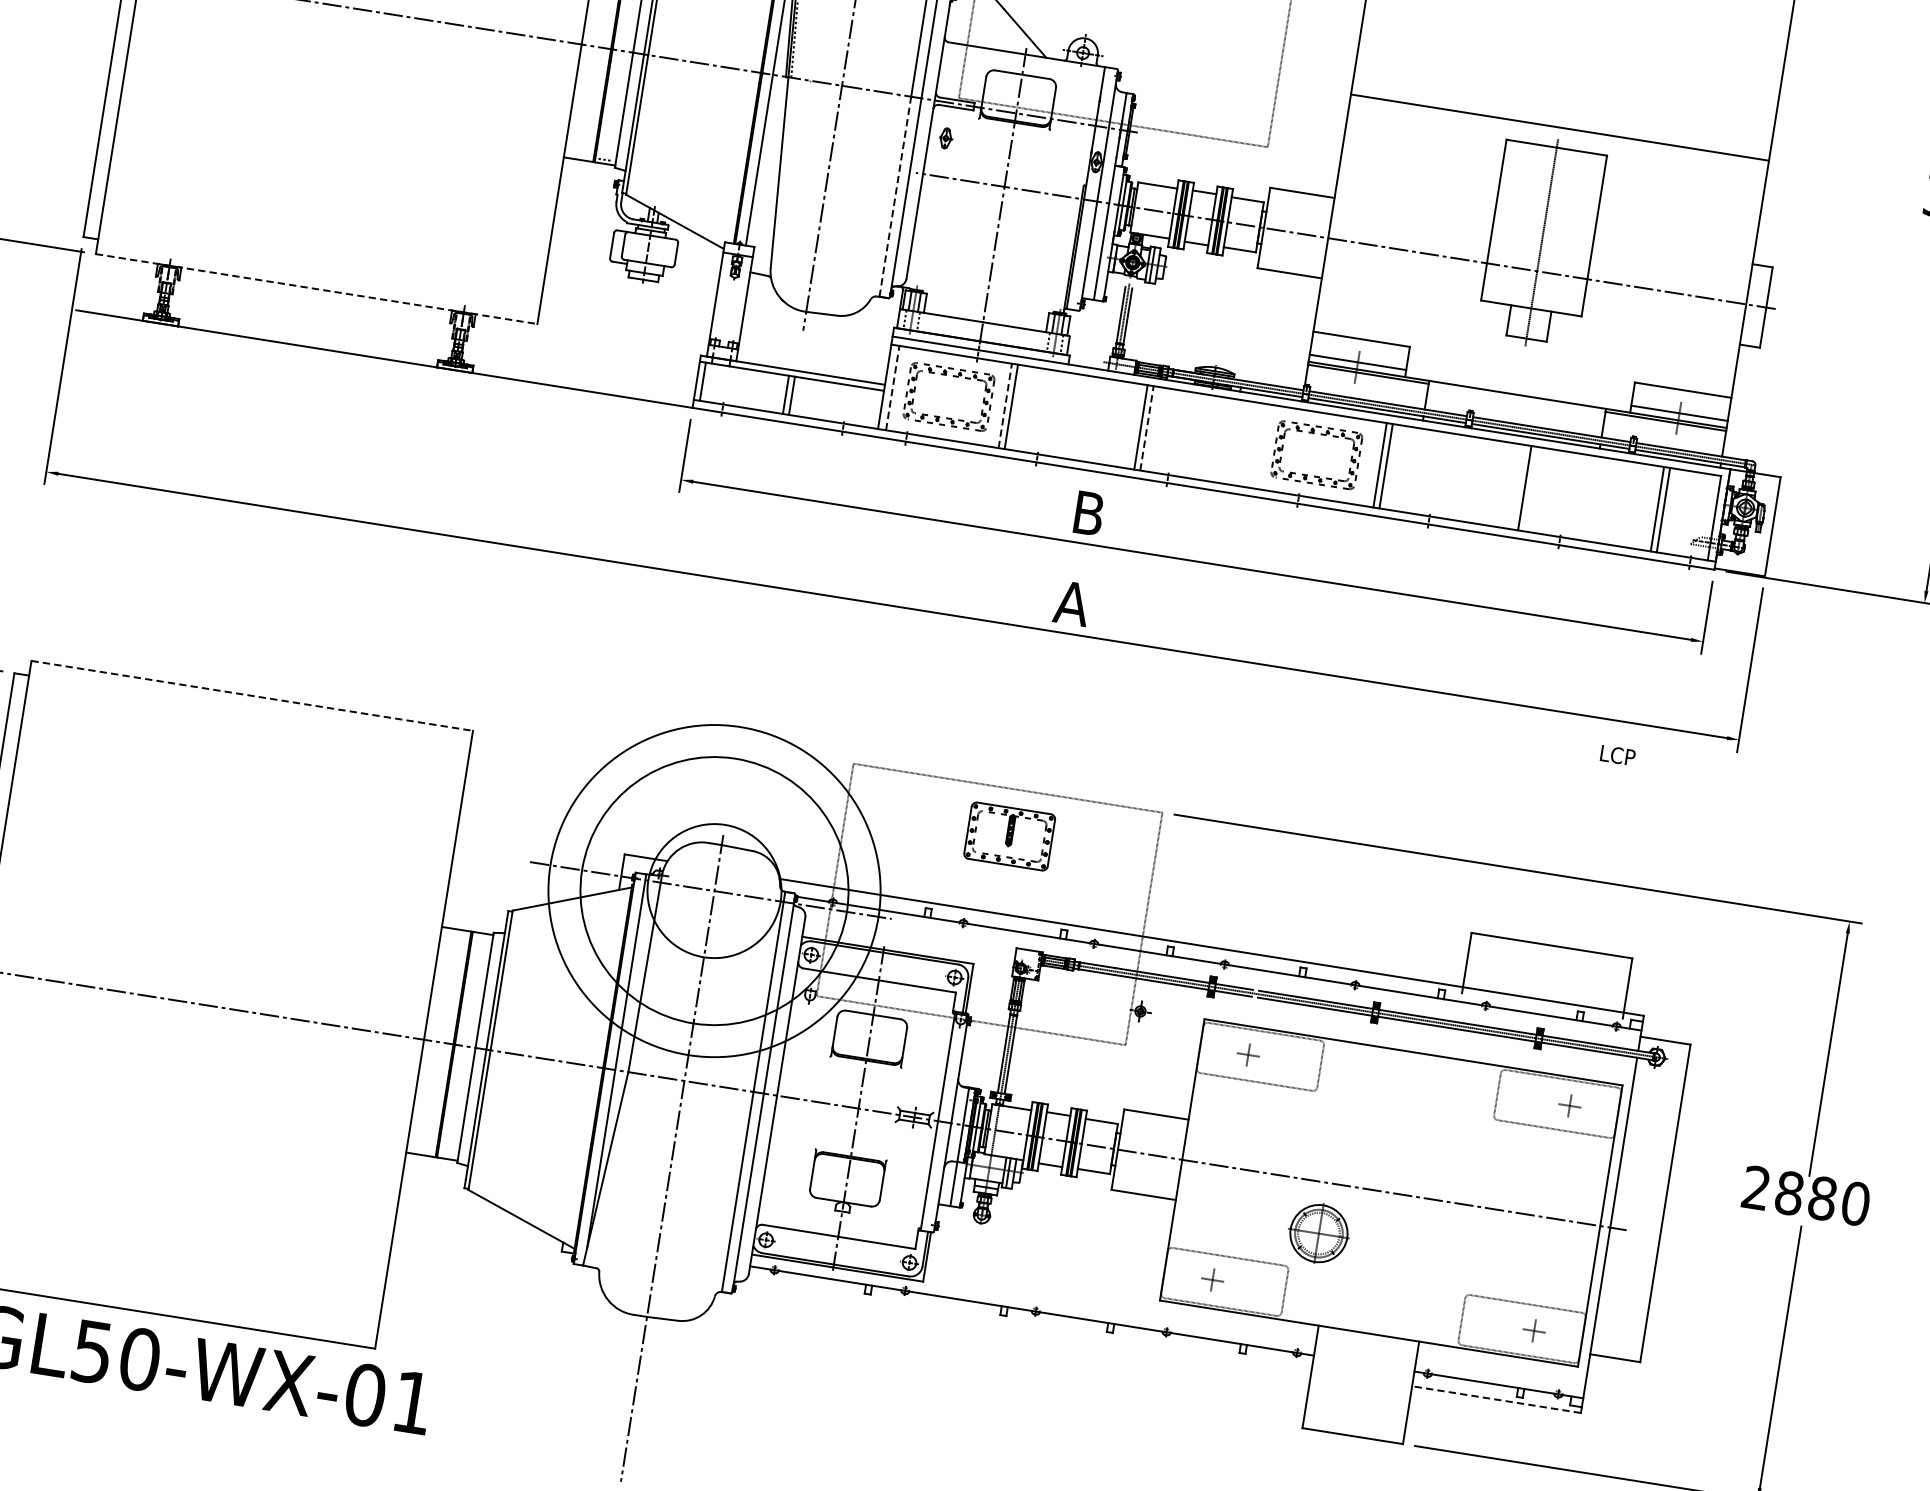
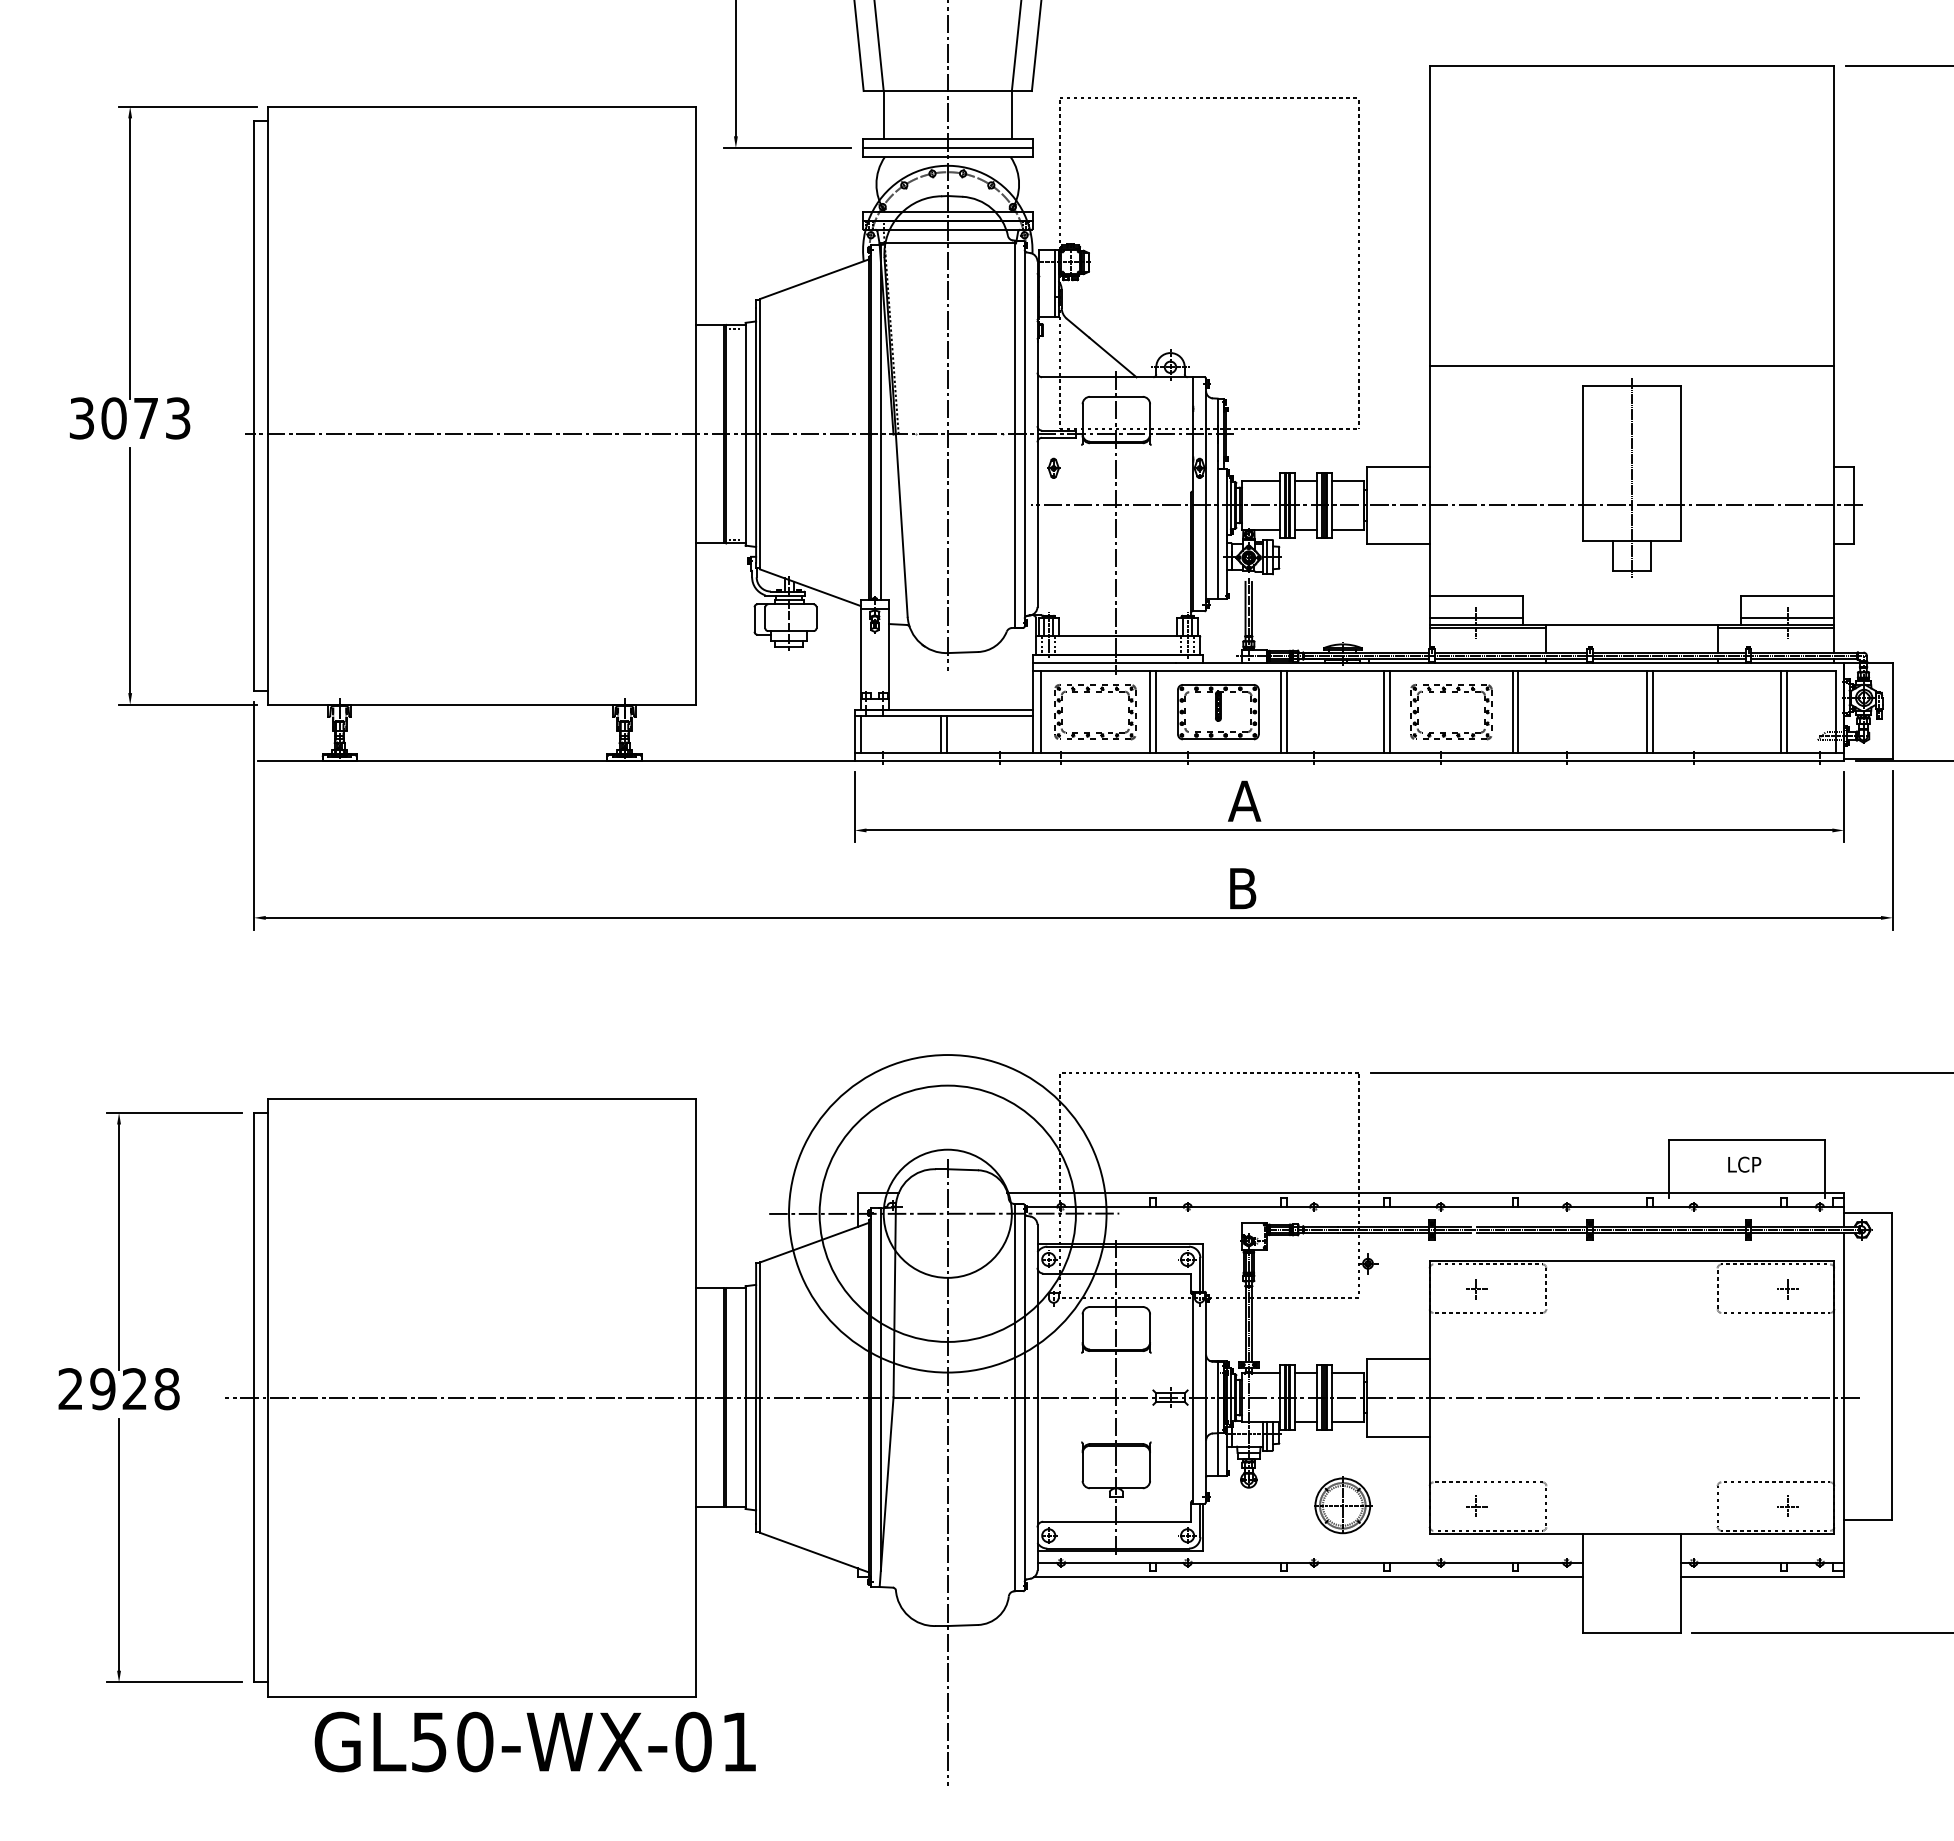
line: (895, 197) -> (1014, 531), dashed -> solid
line: (317, 288) -> (482, 704), dashed -> solid
line: (892, 388) -> (1040, 712), dashed -> solid
line: (1004, 406) -> (1149, 712), dashed -> solid
line: (1146, 428) -> (1286, 712), dashed -> solid
line: (1247, 443) -> (1384, 711), added
line: (1254, 444) -> (1390, 711), added
line: (1518, 486) -> (1646, 711), added
text: (1088, 512) -> (1244, 800), B -> A
text: (1072, 603) -> (1242, 888), A -> B
line: (252, 695) -> (482, 1098), dashed -> solid
text: (1617, 755) -> (1744, 1164), moved
part: (1009, 836) -> (1218, 712), moved
part: (1319, 1233) -> (1343, 1505), moved
line: (1027, 1325) -> (1308, 1577), added
line: (1496, 1400) -> (1762, 1577), dashed -> solid

